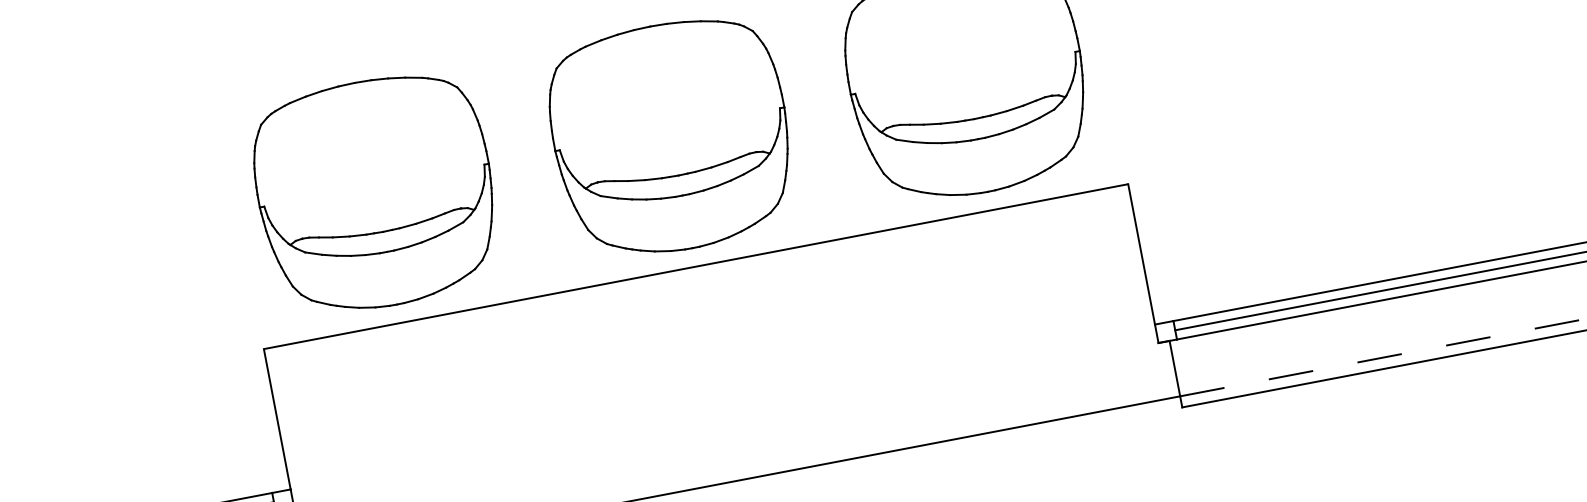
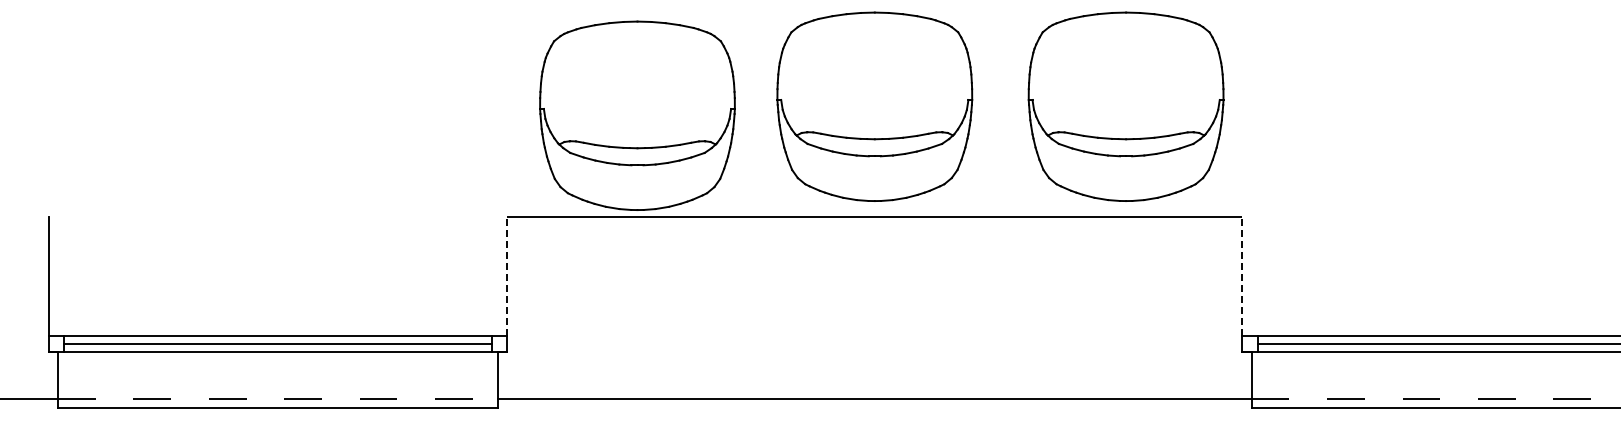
part: (375, 193) -> (637, 115), moved
line: (1141, 254) -> (1242, 276), solid -> dashed
line: (277, 419) -> (507, 276), solid -> dashed

